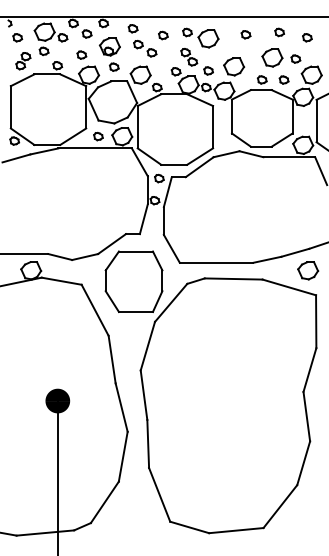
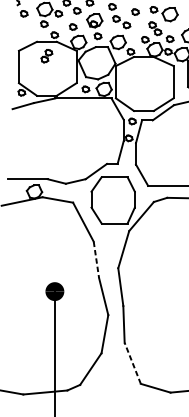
part: (23, 61) -> (46, 56), moved
line: (112, 360) -> (96, 260), solid -> dashed
line: (159, 494) -> (132, 363), solid -> dashed

